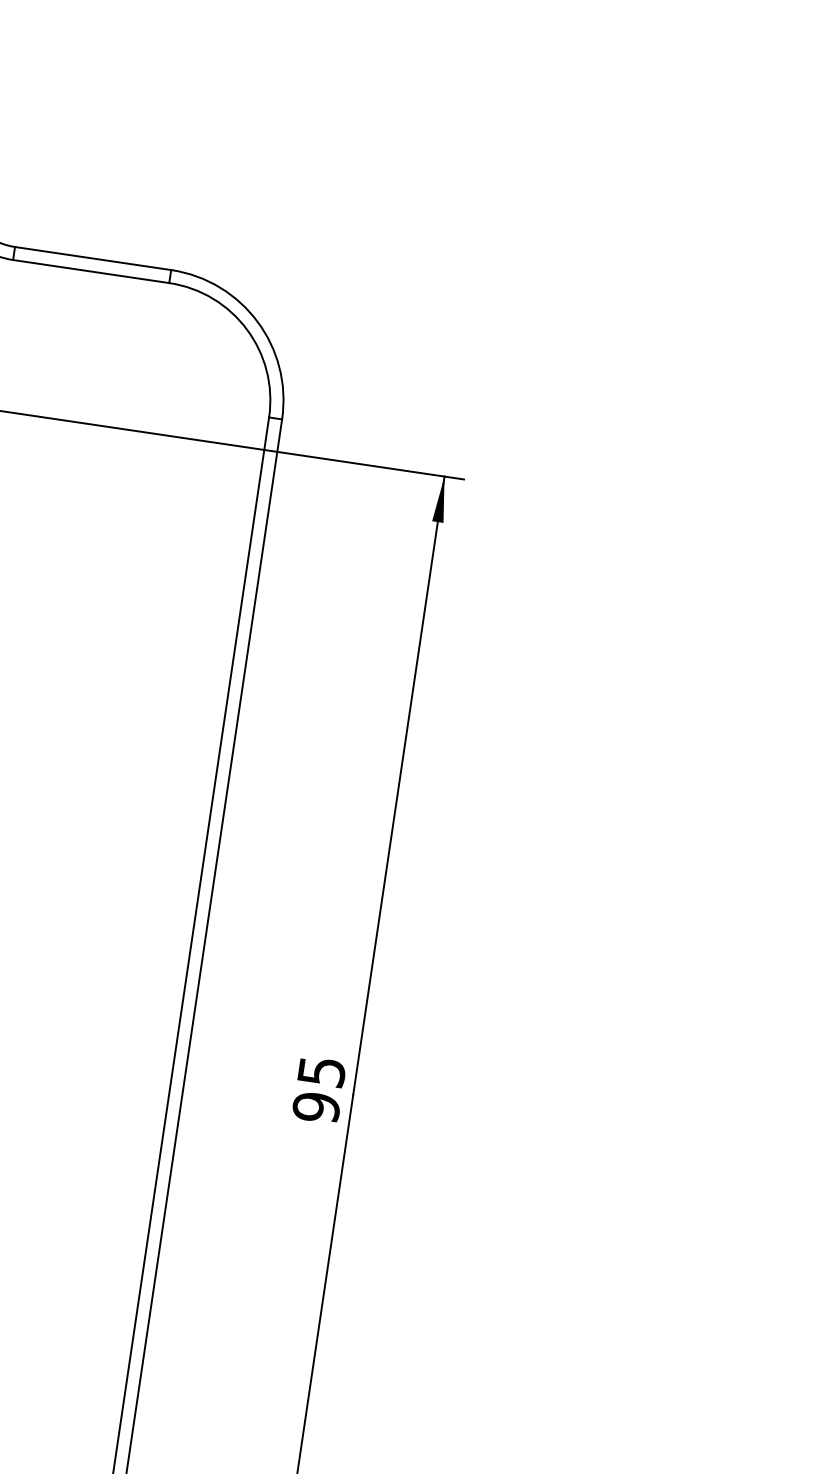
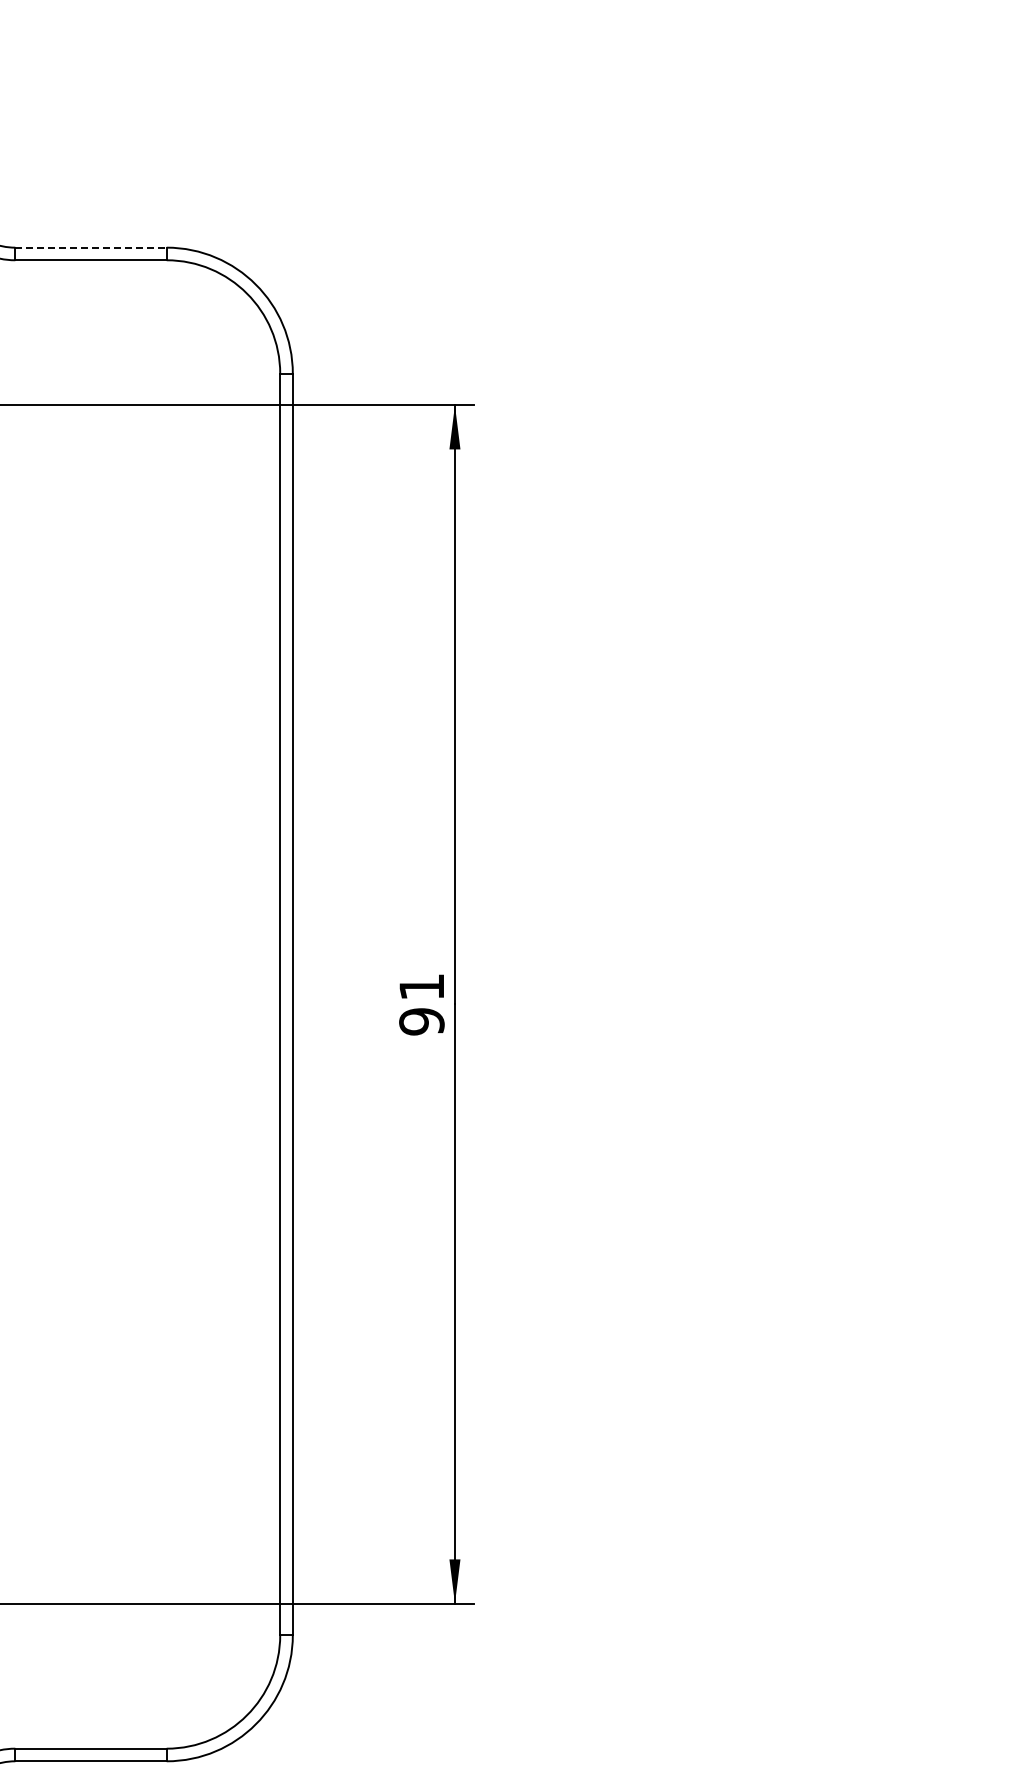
line: (93, 258) -> (91, 247), solid -> dashed
text: (321, 1072) -> (421, 987), 95 -> 91

